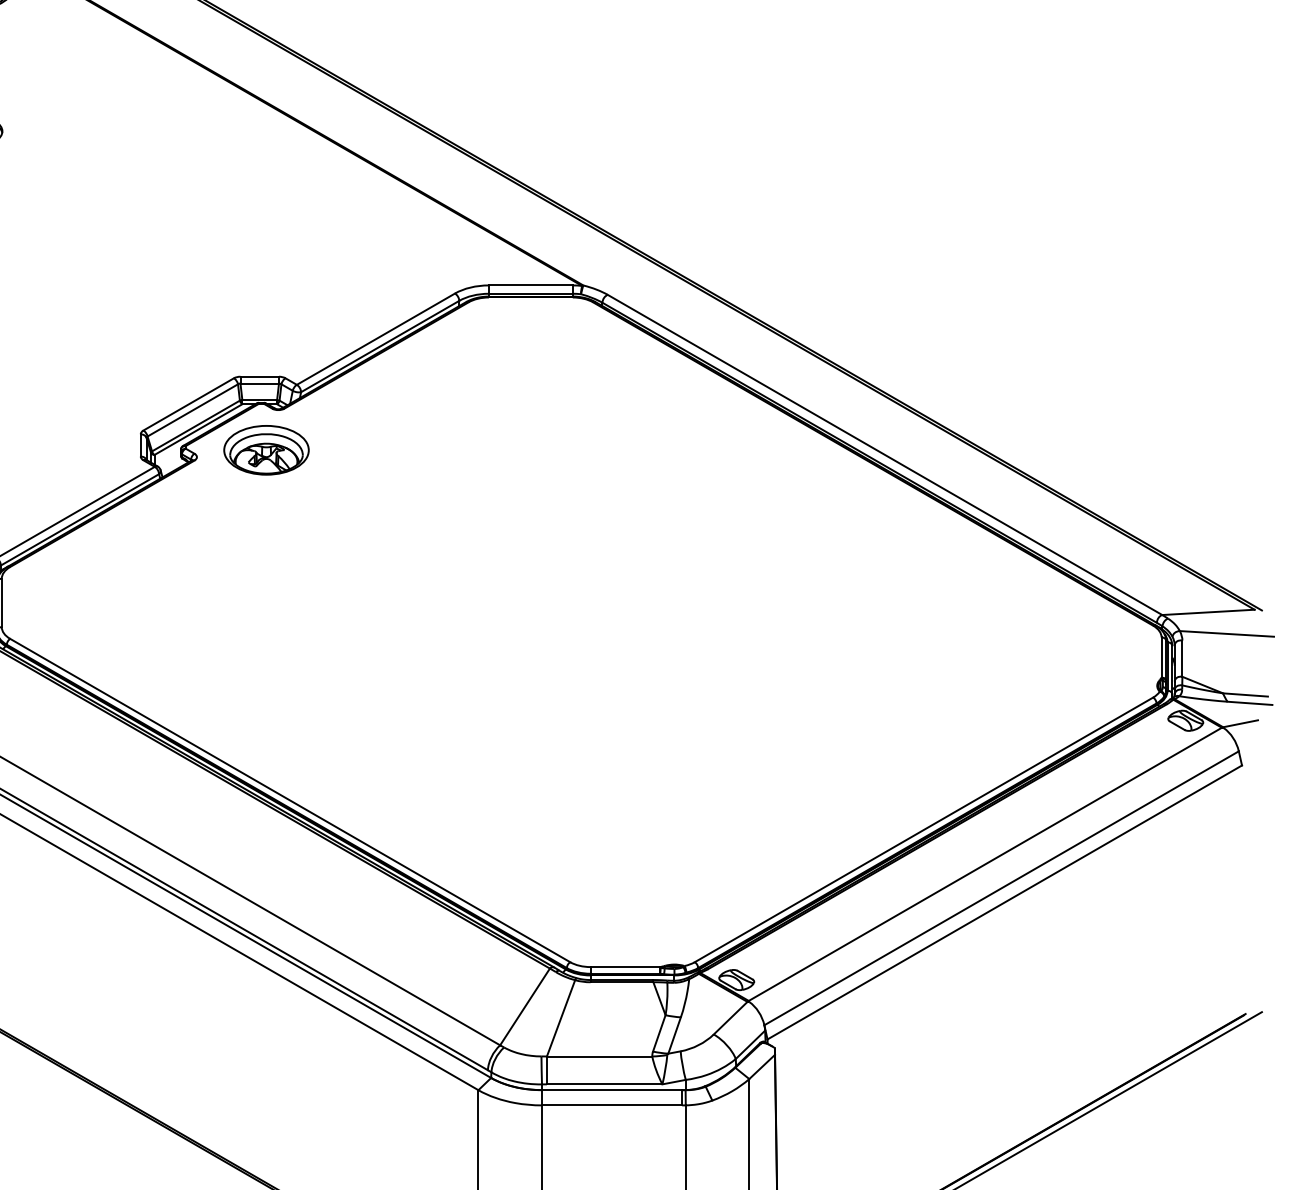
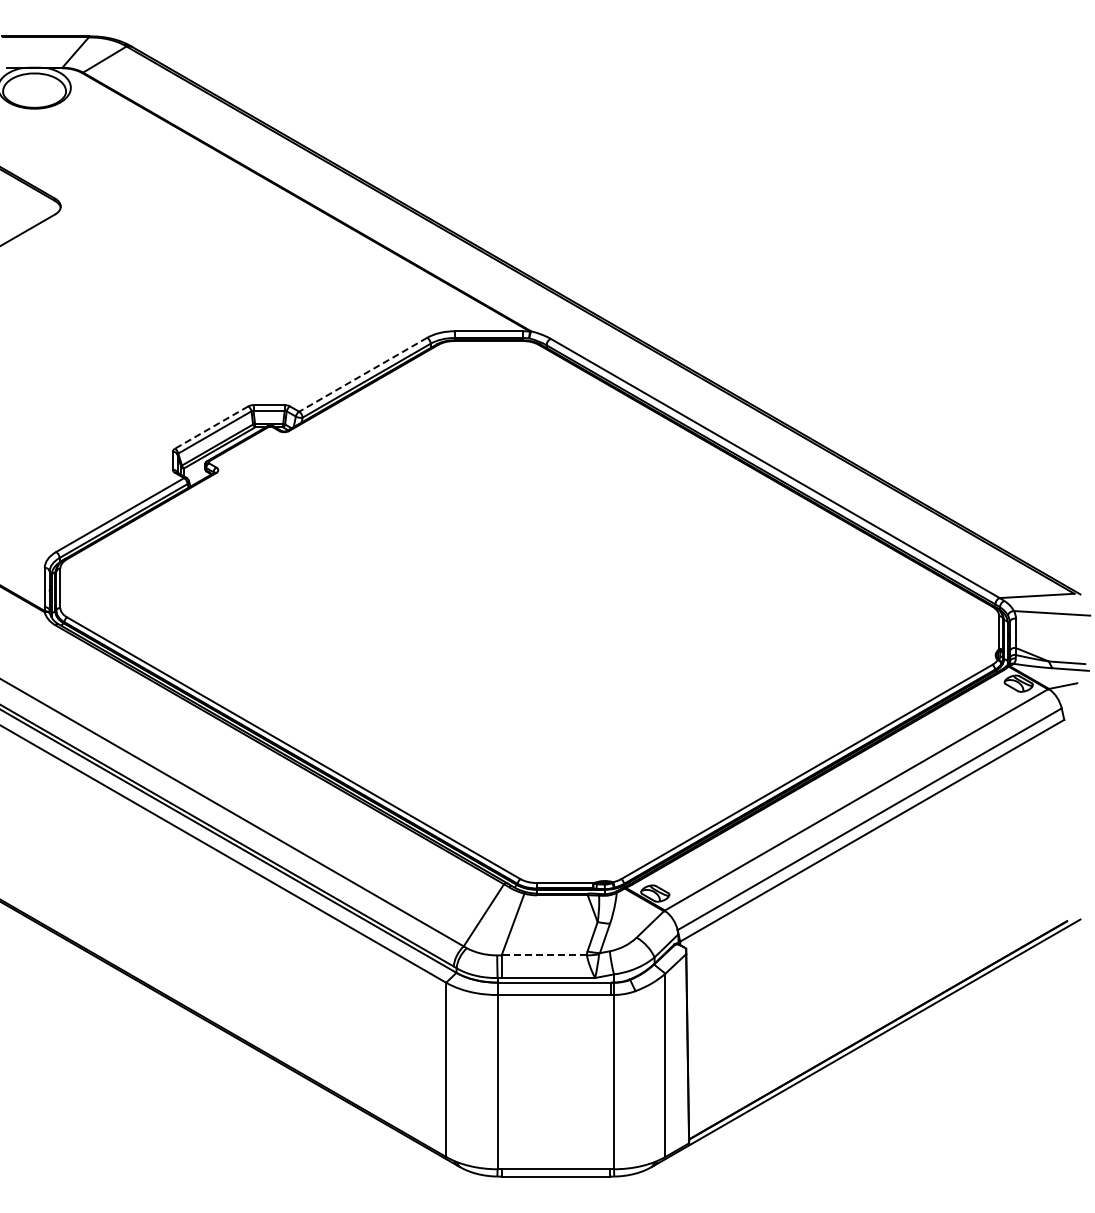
line: (376, 338) -> (363, 374), solid -> dashed
line: (188, 404) -> (211, 427), solid -> dashed
part: (266, 450) -> (274, 464), removed
line: (599, 1056) -> (544, 955), solid -> dashed

